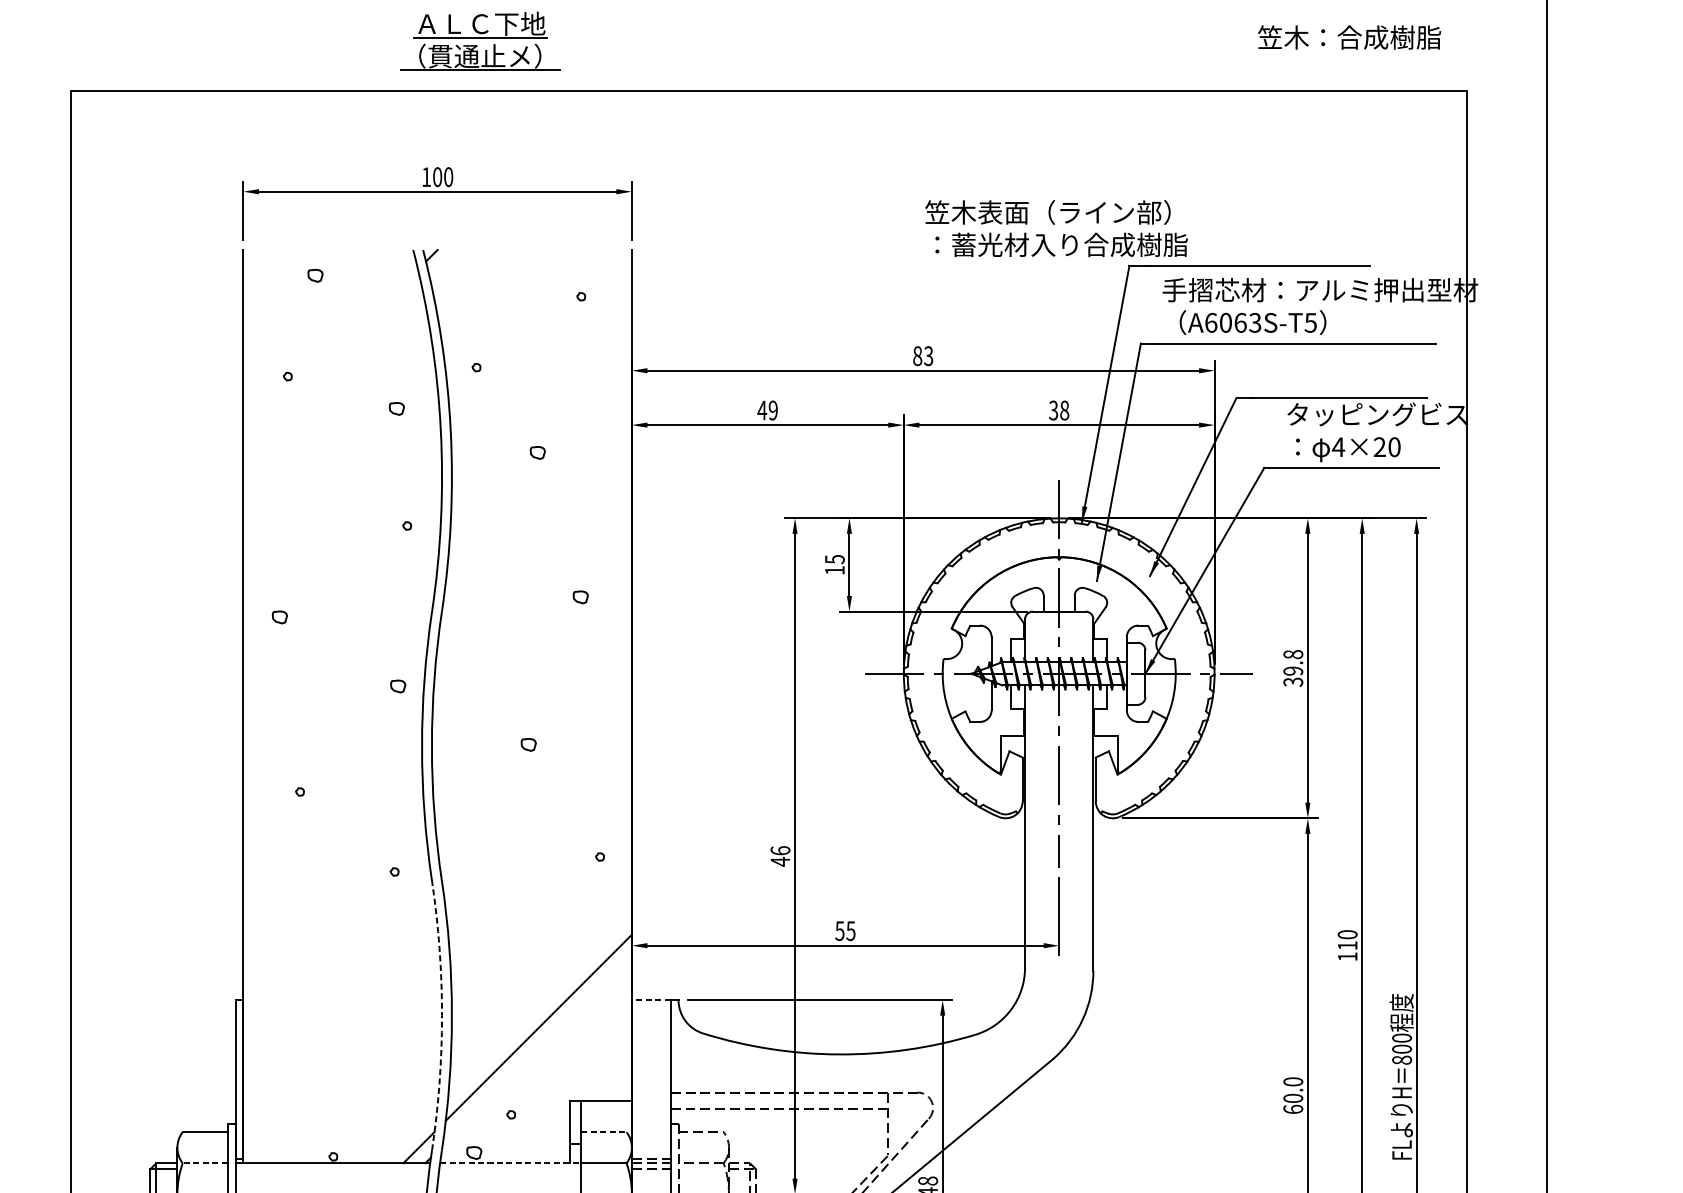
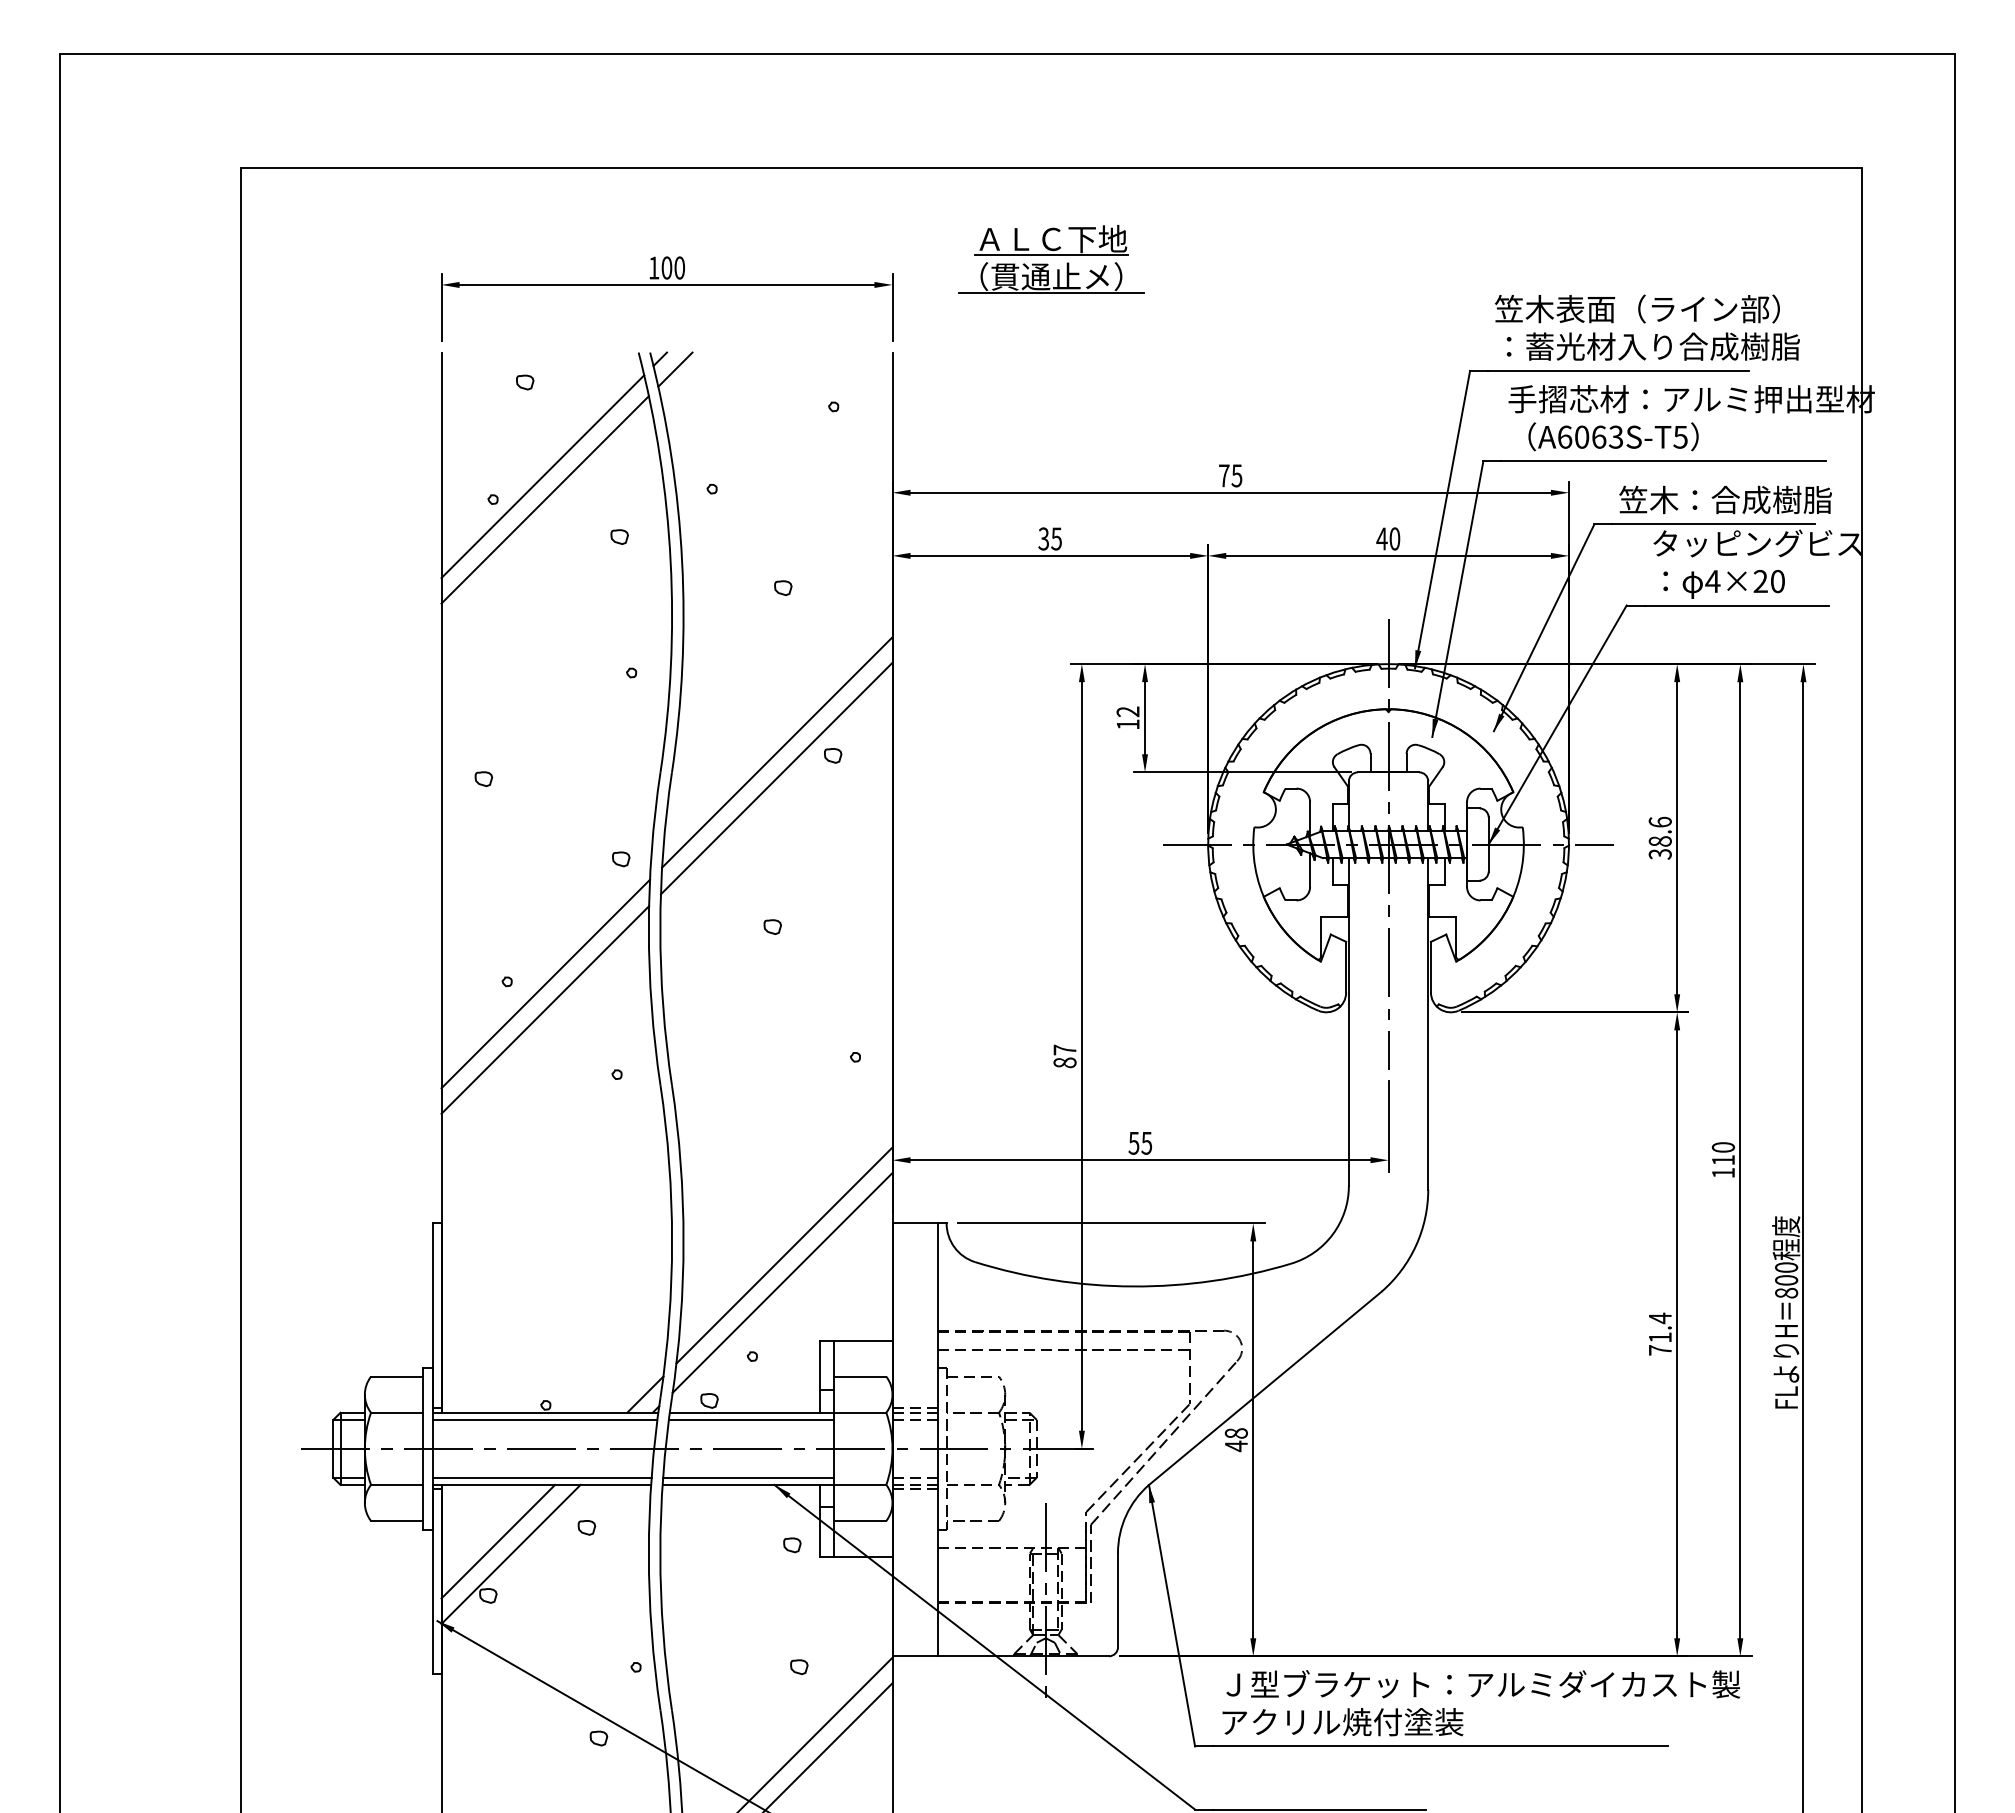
text: (1349, 37) -> (1725, 499), moved
part: (480, 41) -> (1051, 259), moved
text: (1055, 228) -> (1646, 327), moved
line: (444, 264) -> (675, 369), added
text: (923, 355) -> (1230, 475), 83 -> 75
line: (330, 356) -> (542, 476), added
line: (332, 376) -> (544, 499), added
text: (767, 410) -> (1049, 538), 49 -> 35
text: (1059, 410) -> (1388, 538), 38 -> 40
text: (834, 559) -> (1127, 711), 15 -> 12
line: (532, 594) -> (777, 752), added
line: (531, 616) -> (776, 778), added
text: (1292, 662) -> (1659, 831), 39.8 -> 38.6
line: (333, 793) -> (545, 983), added
line: (333, 815) -> (545, 1009), added
text: (780, 856) -> (1064, 1056), 46 -> 87
line: (651, 1000) -> (915, 1223), dashed -> solid
arc: (442, 1015) -> (672, 1241), dashed -> solid
line: (537, 1051) -> (782, 1282), added
text: (1292, 1094) -> (1659, 1333), 60.0 -> 71.4
line: (604, 1131) -> (860, 1376), dashed -> solid
line: (204, 1163) -> (396, 1412), dashed -> solid
line: (511, 1163) -> (752, 1412), dashed -> solid
line: (332, 1169) -> (544, 1419), added
line: (509, 1169) -> (750, 1419), added

